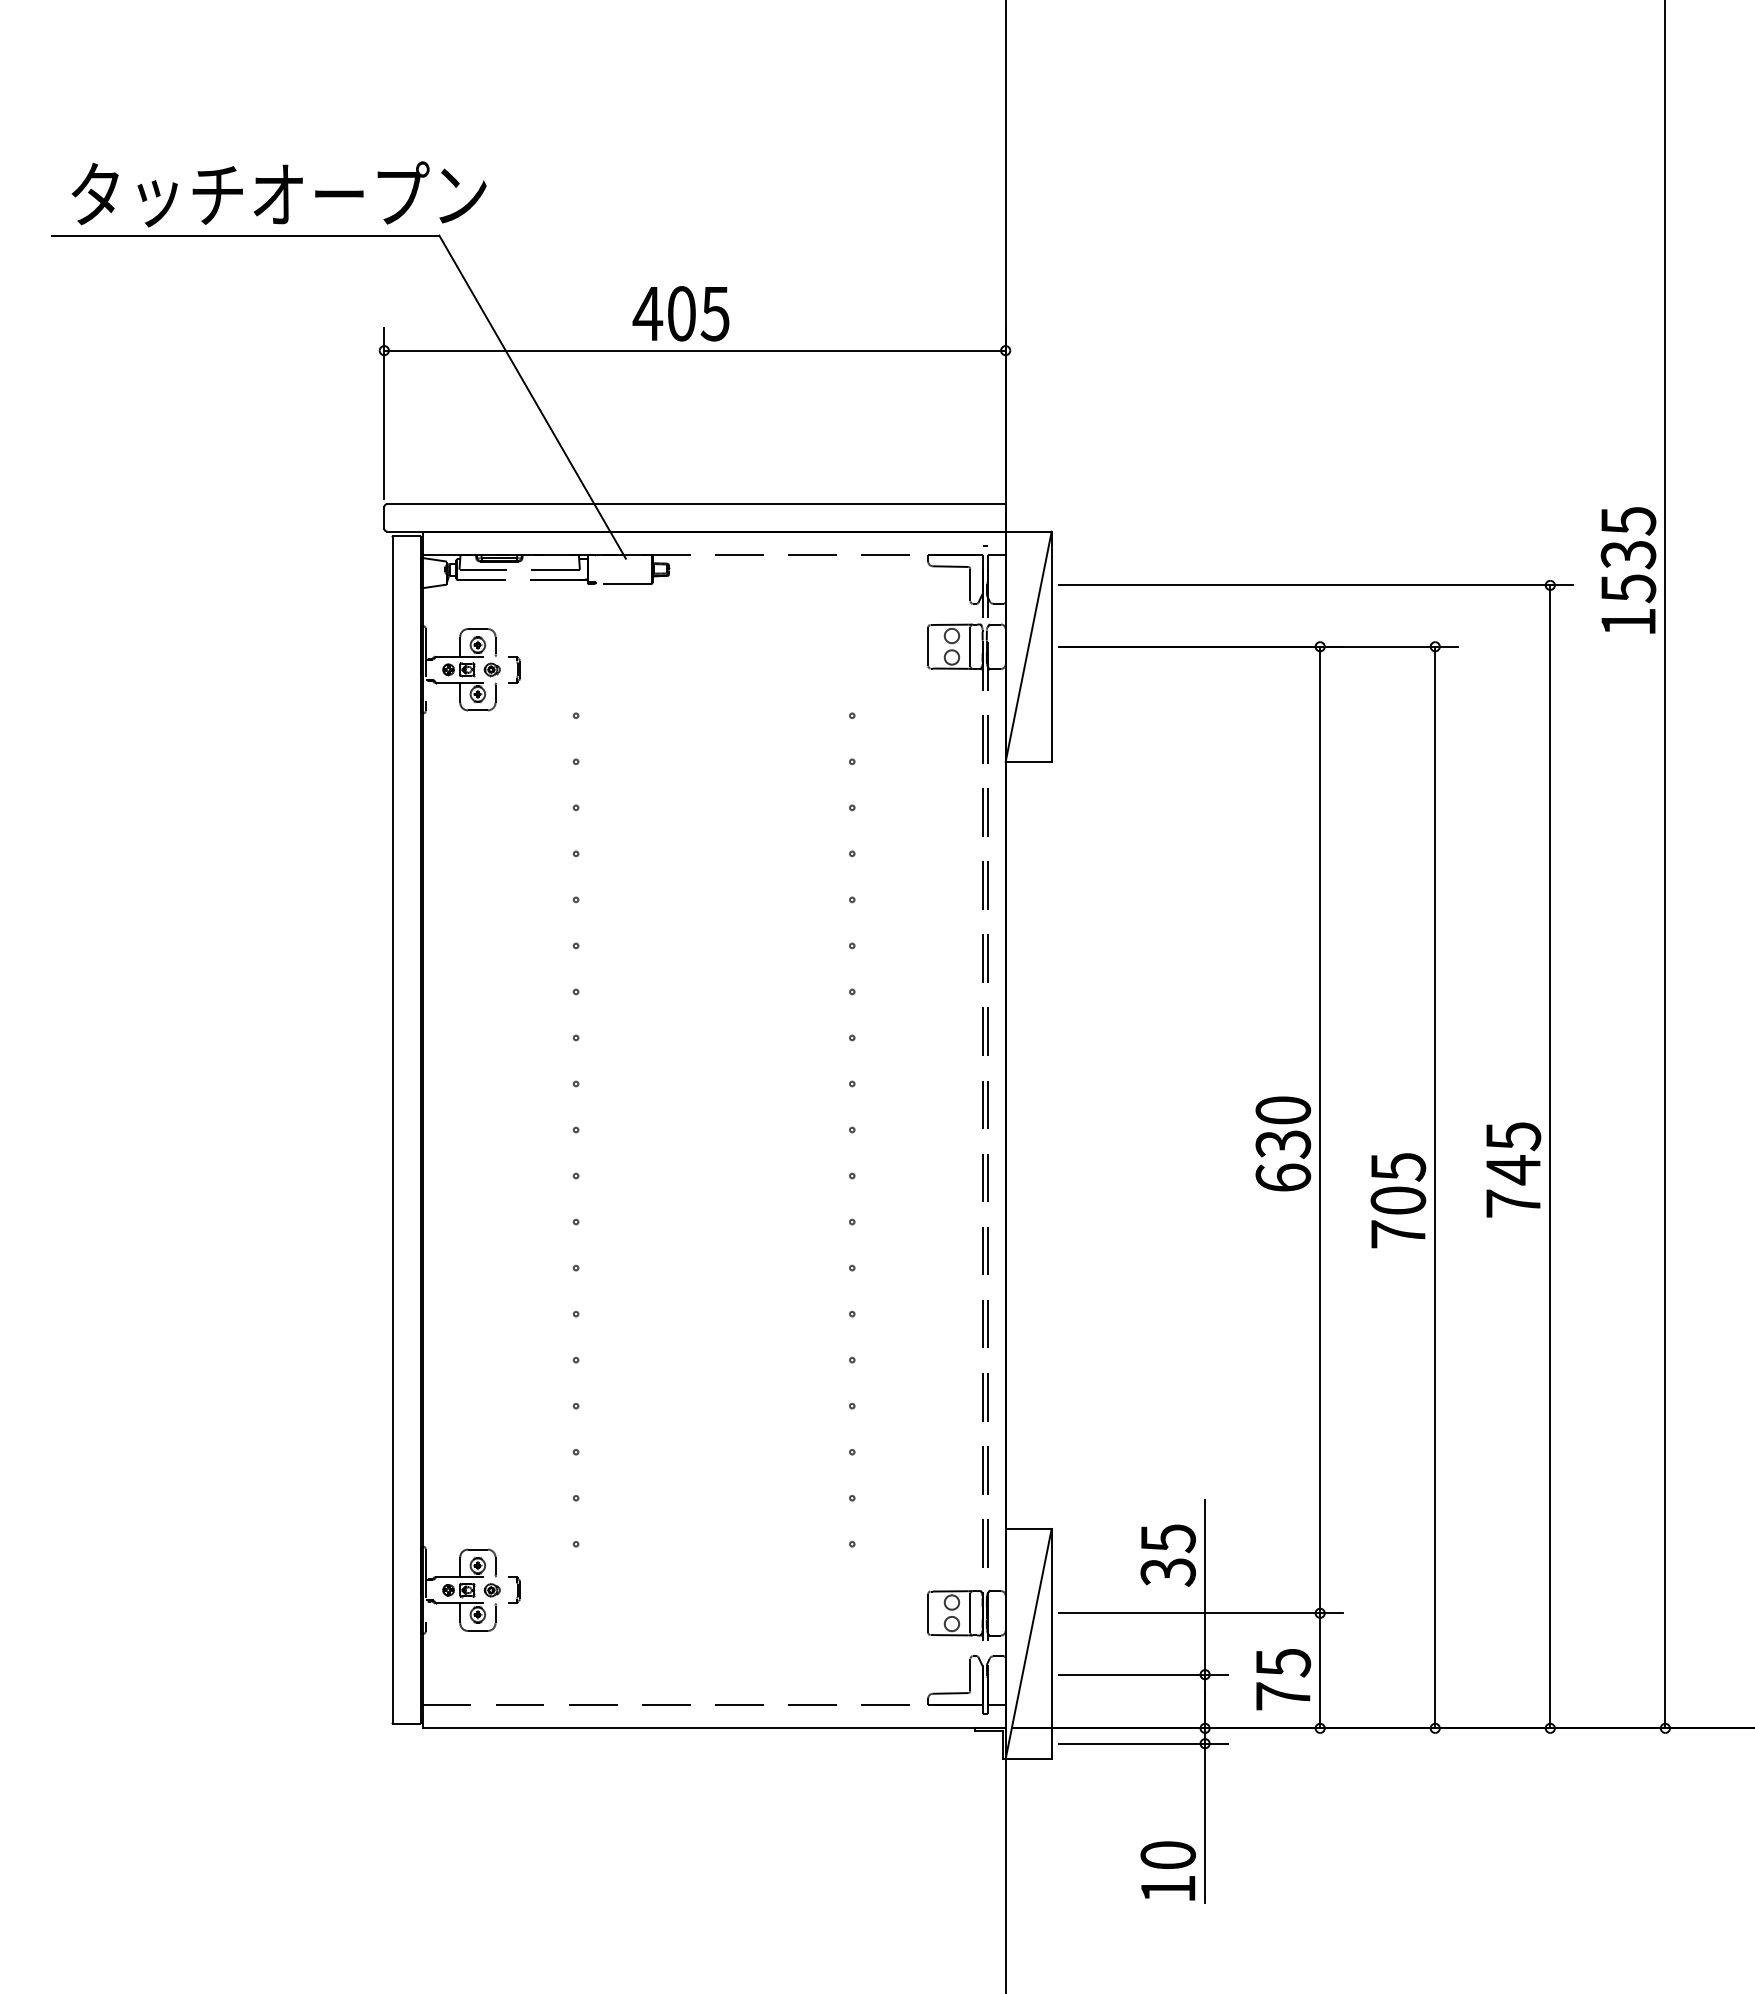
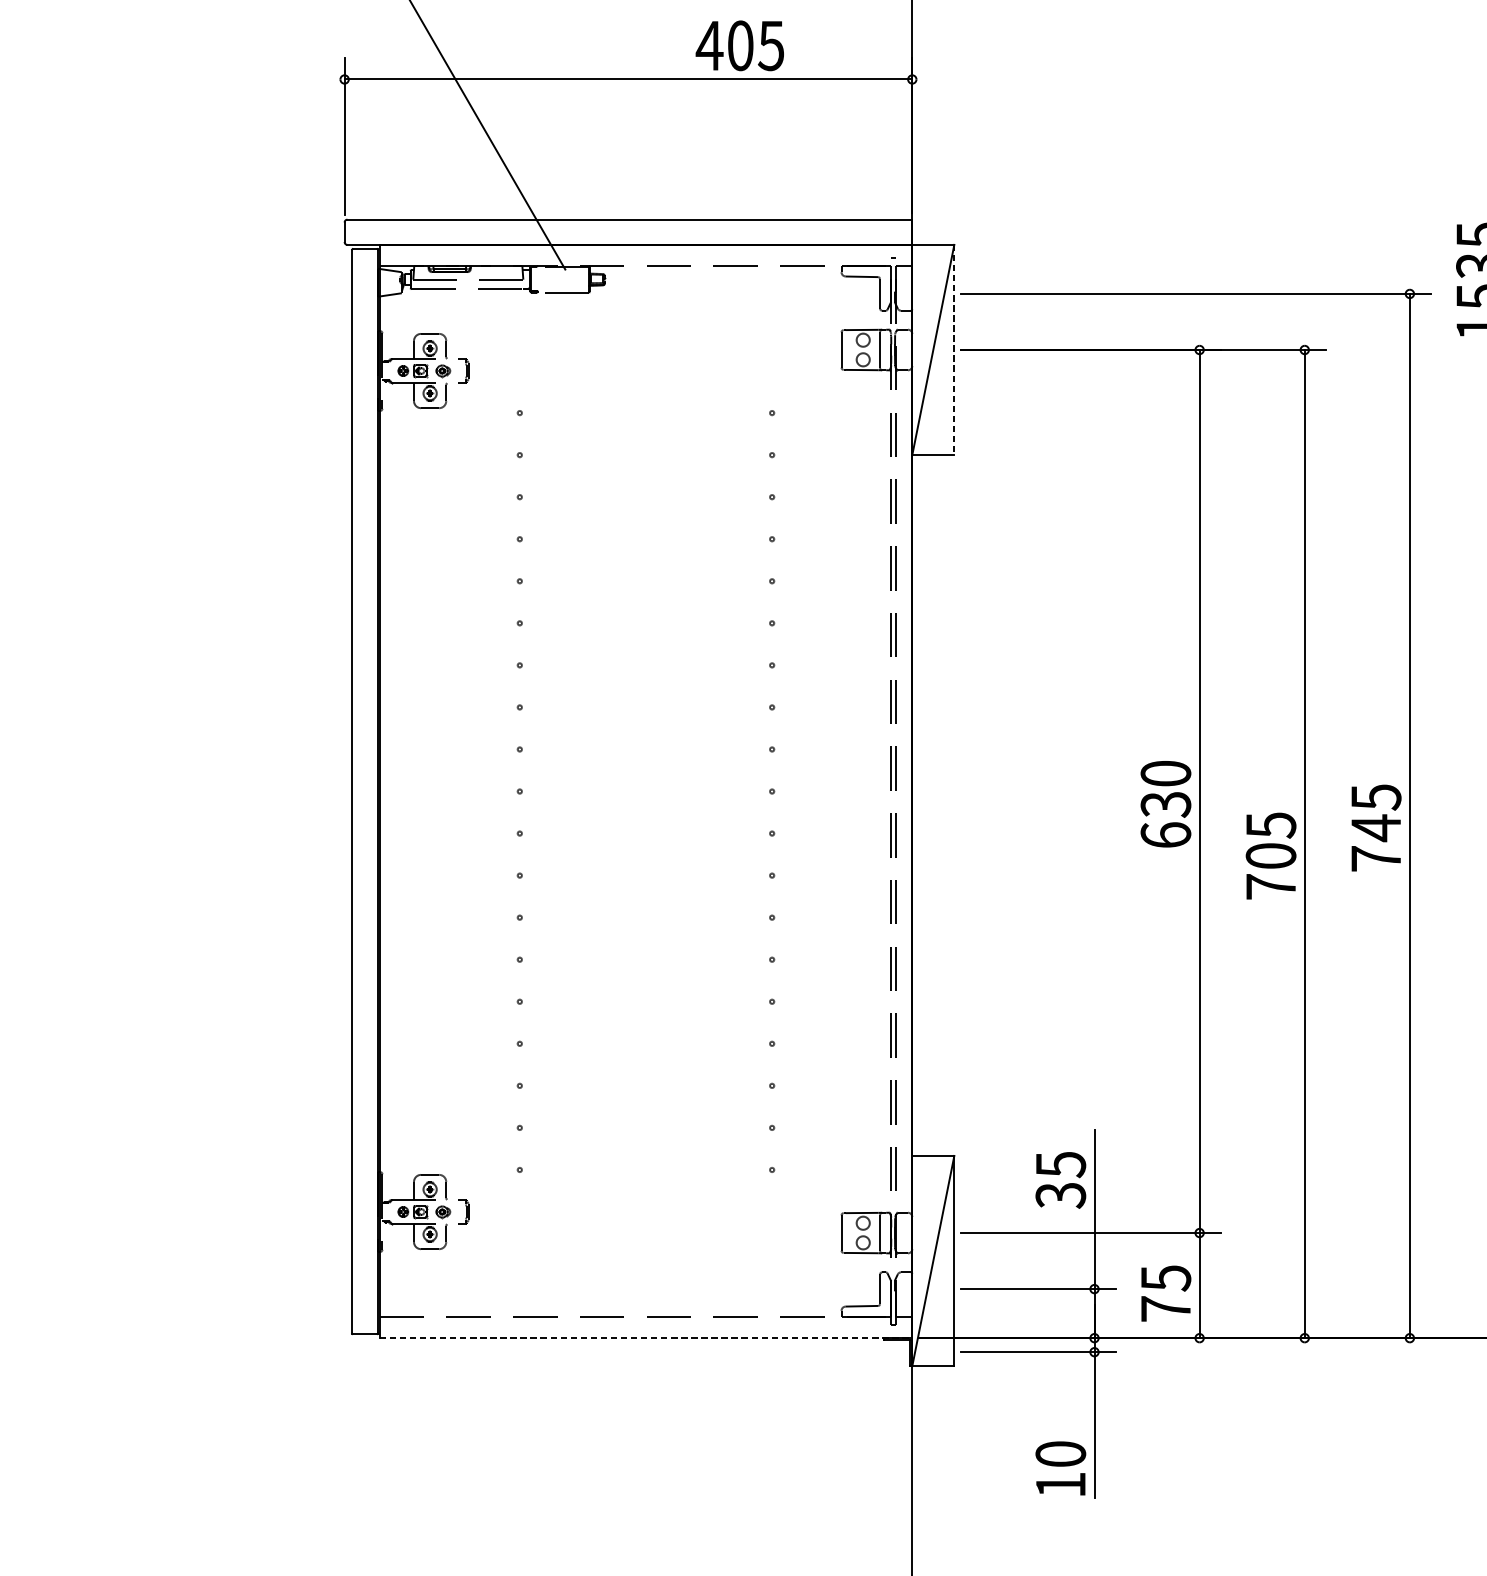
text: (680, 313) -> (739, 45), moved
line: (1051, 647) -> (954, 350), solid -> dashed
line: (714, 1728) -> (646, 1338), solid -> dashed

